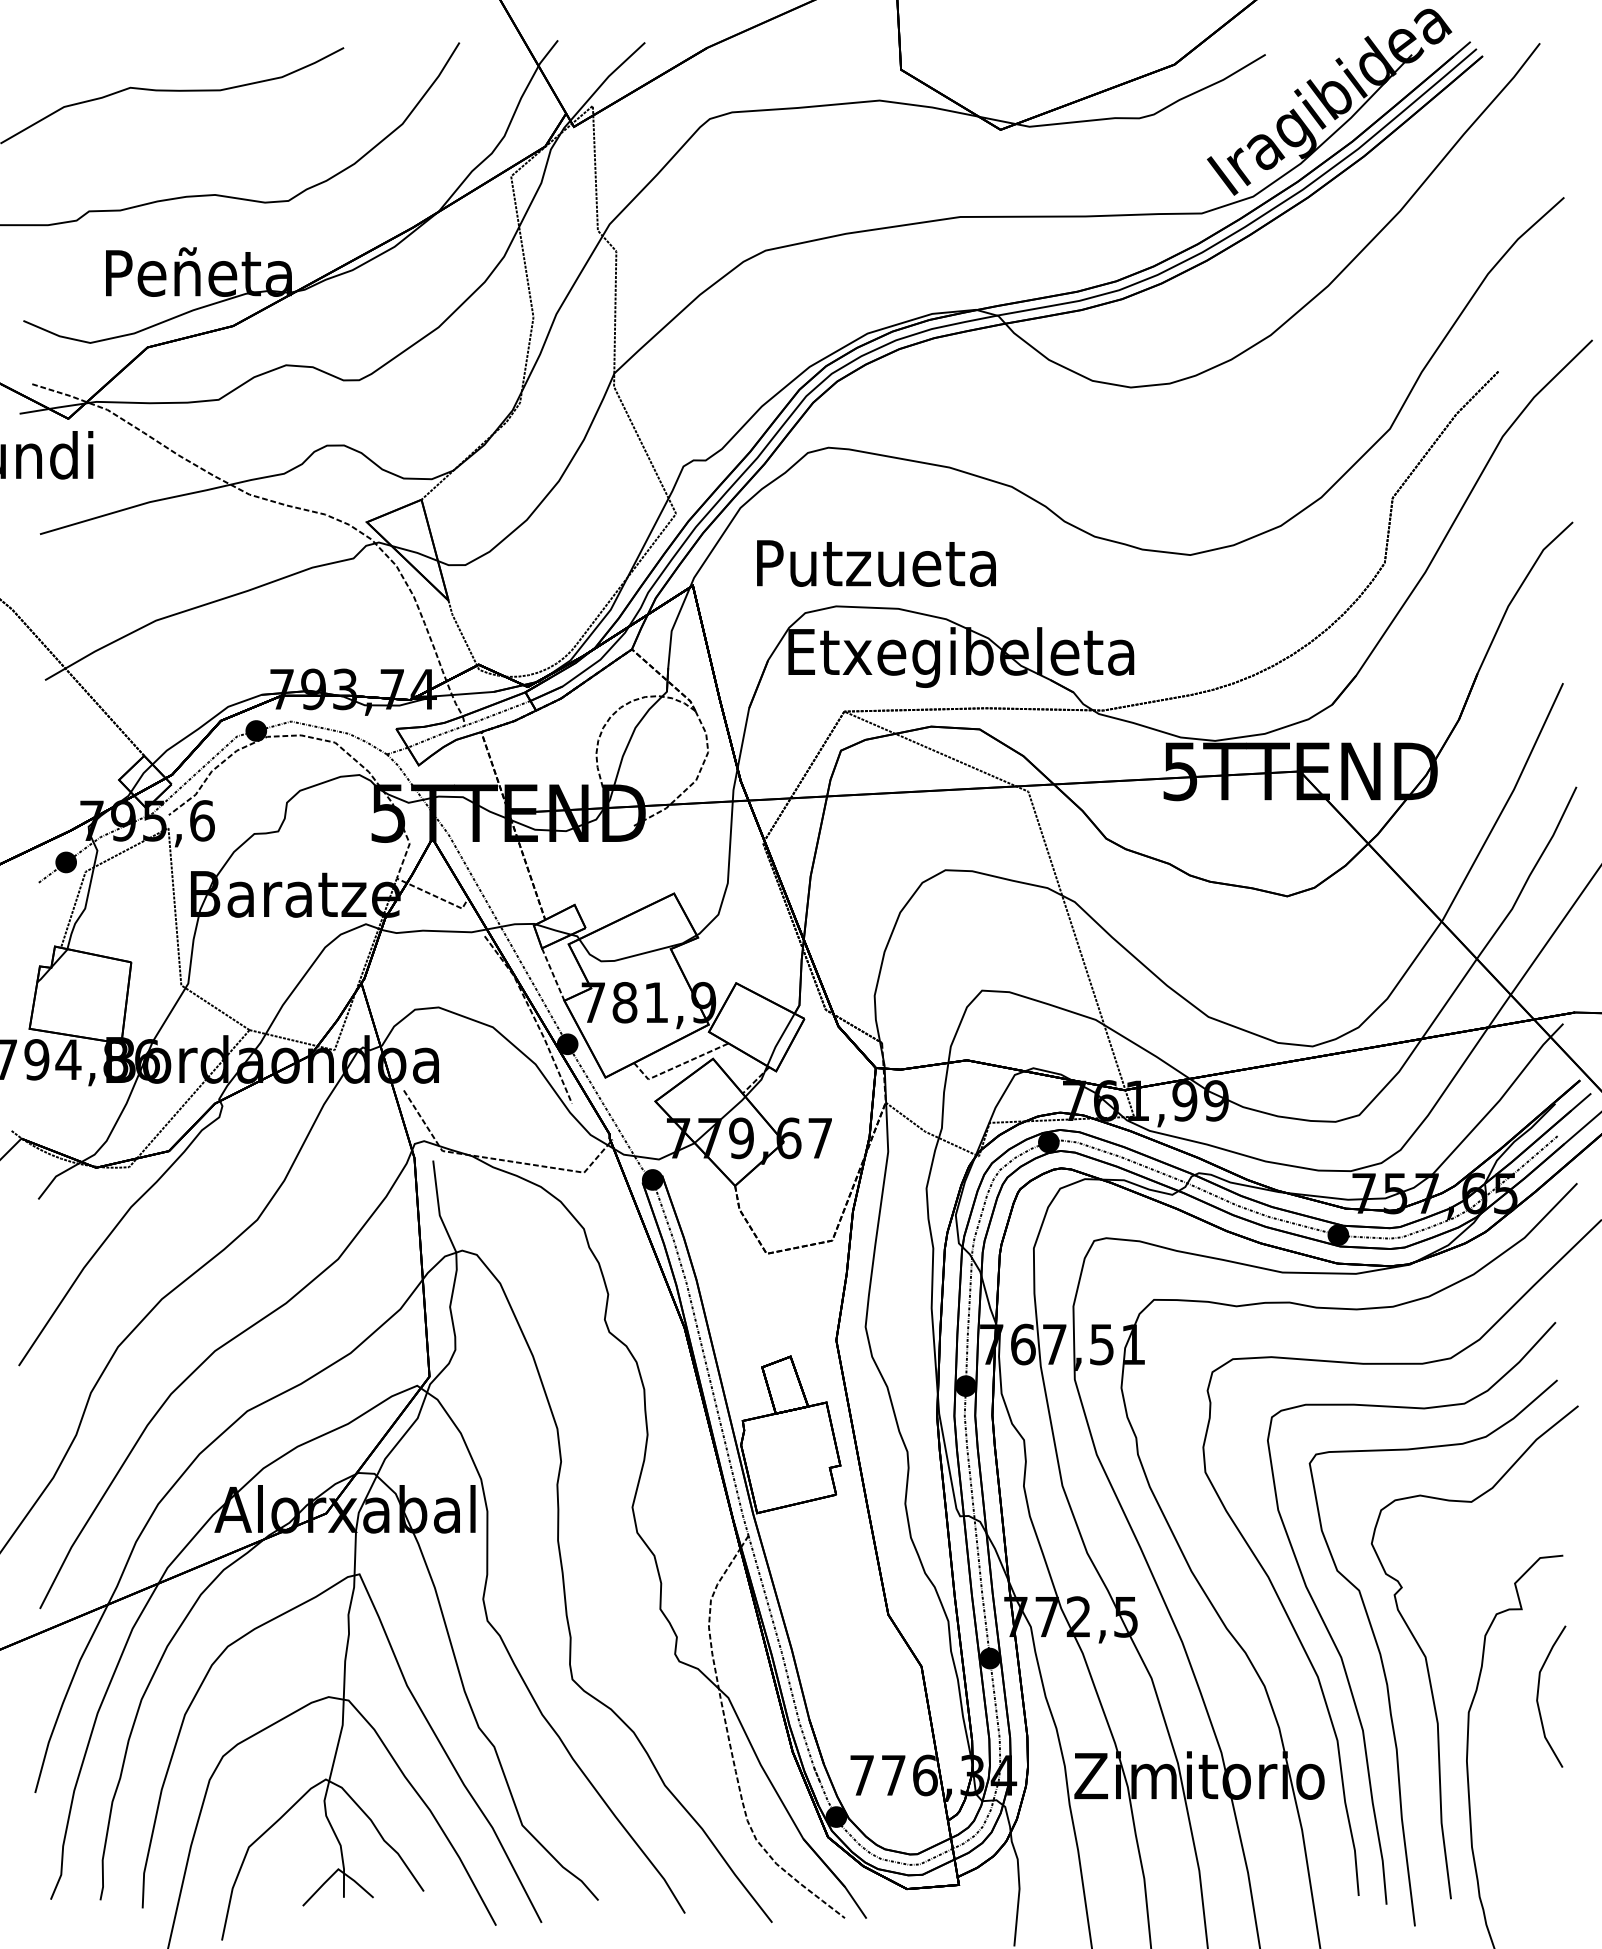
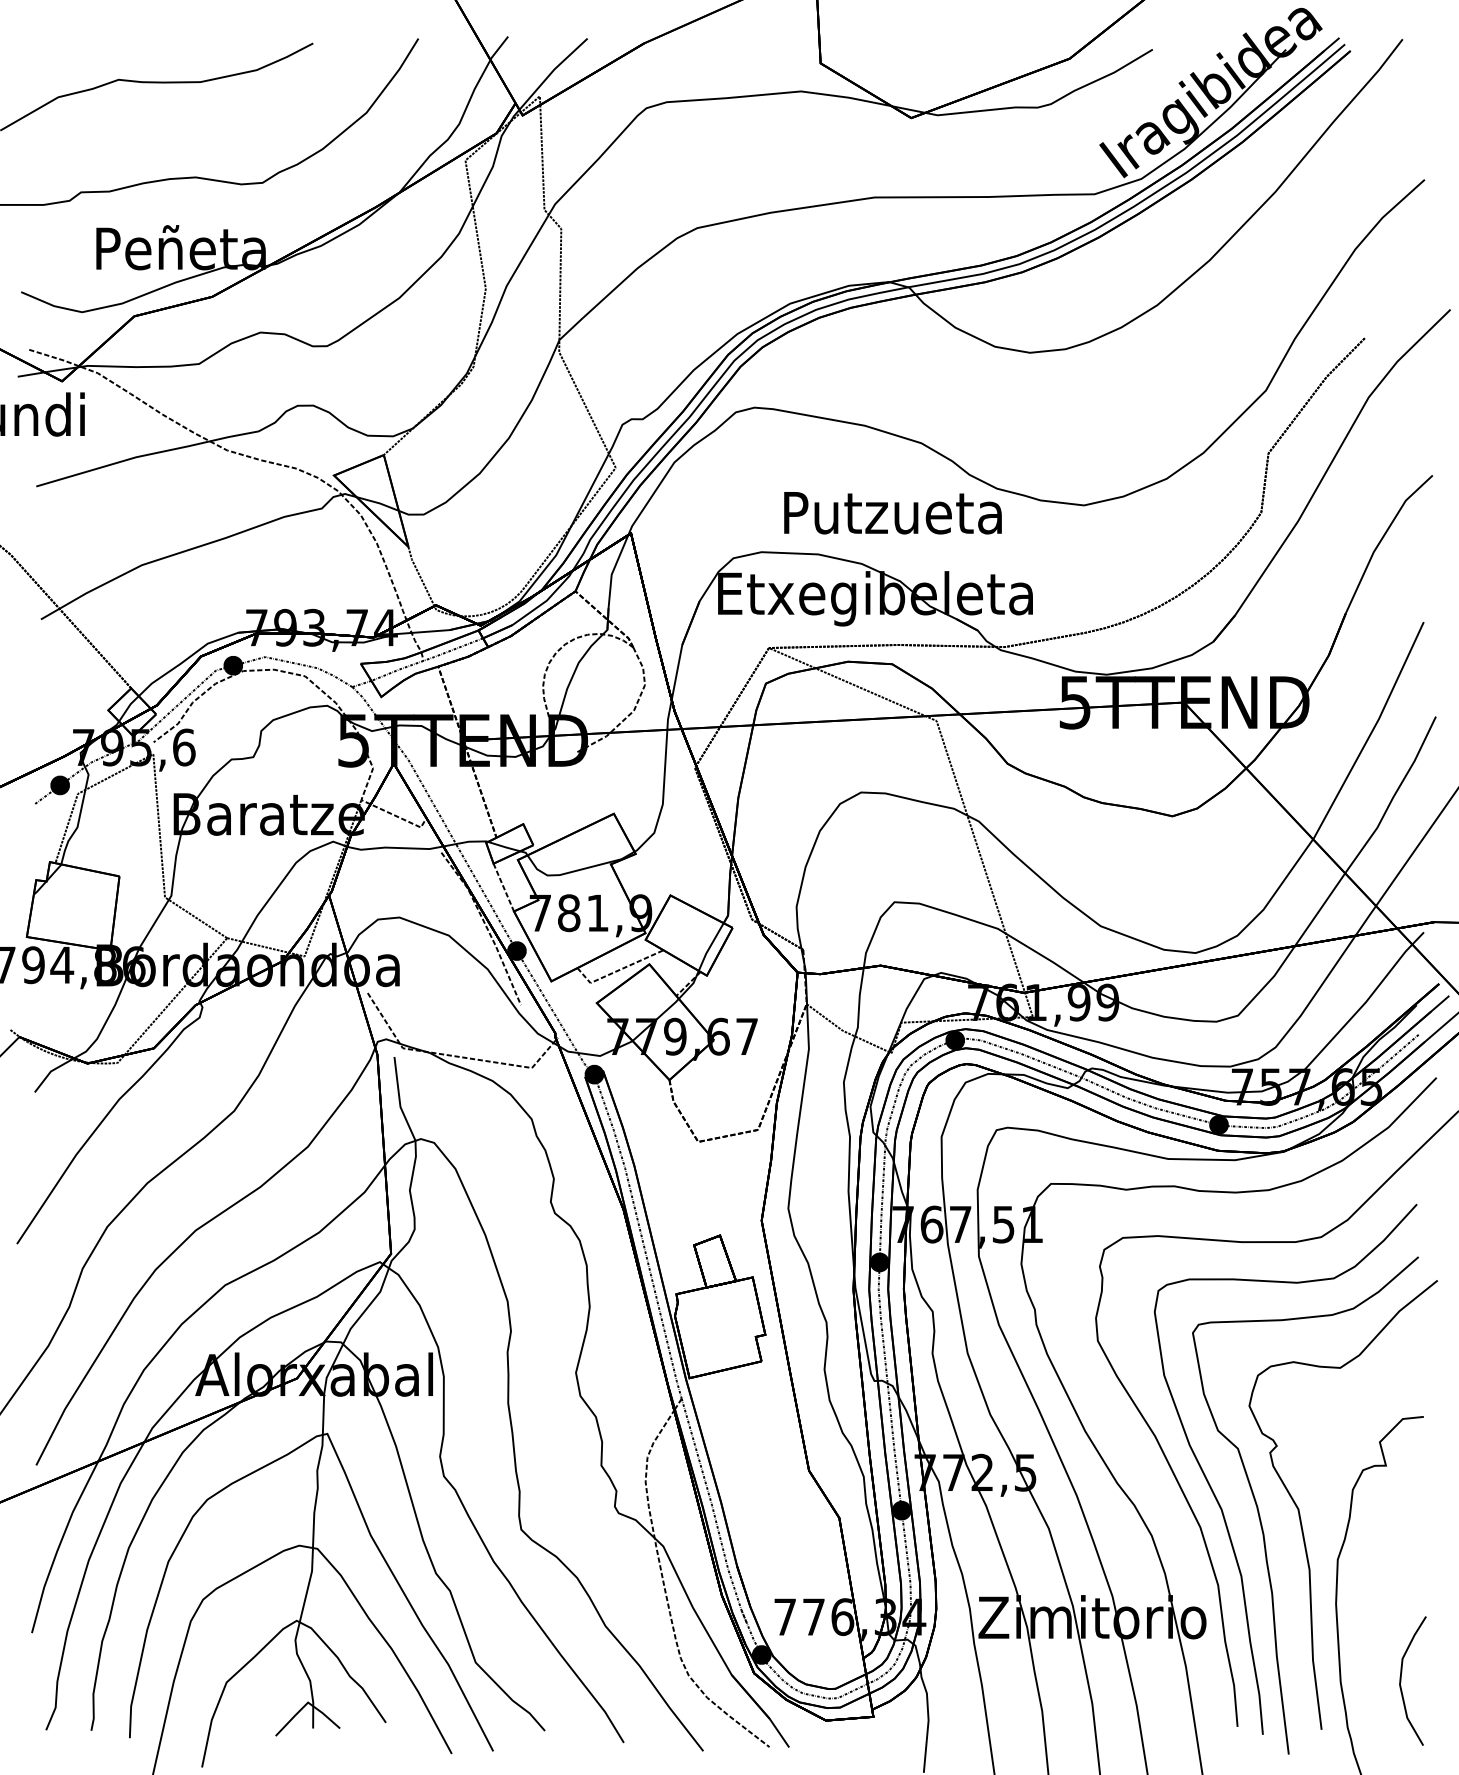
text: (876, 563) -> (893, 513), moved
curve: (1538, 1696) -> (1401, 1680), moved

